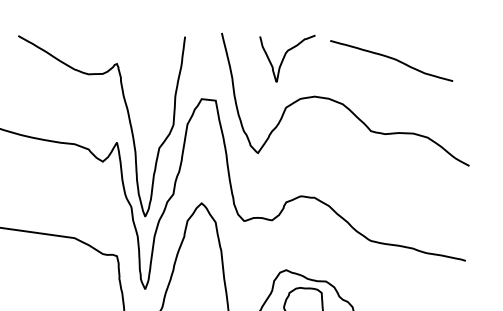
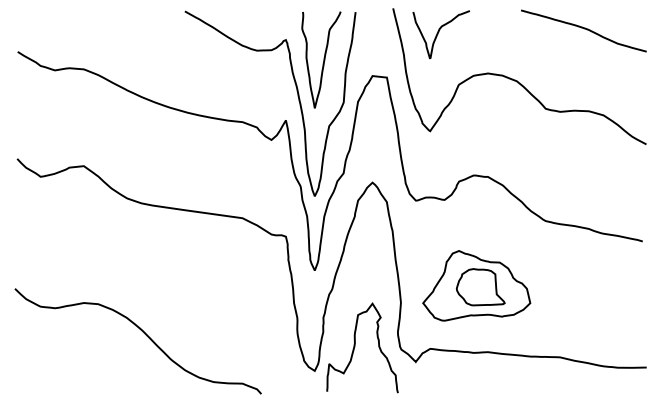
curve: (285, 56) -> (439, 32), moved
curve: (392, 59) -> (584, 29), moved
curve: (153, 82) -> (323, 59), added

